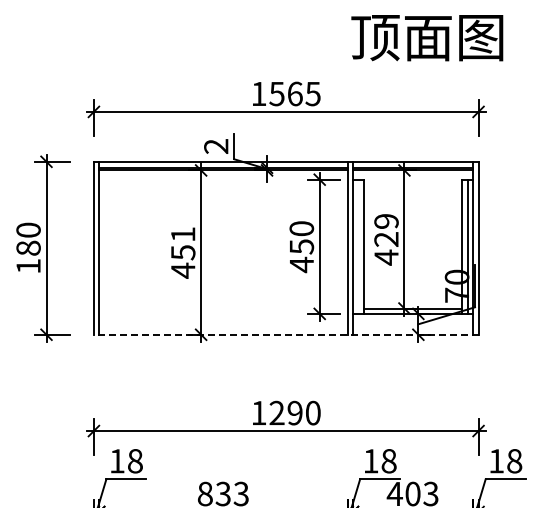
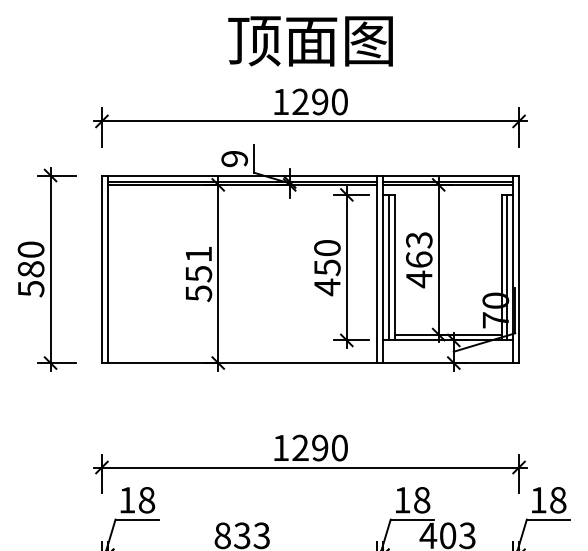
text: (427, 38) -> (310, 41), moved
text: (294, 93) -> (319, 101), 1565 -> 1290
text: (216, 146) -> (234, 158), 2 -> 9
text: (386, 230) -> (419, 250), 429 -> 463
line: (358, 246) -> (388, 267), added
text: (28, 266) -> (31, 289), 180 -> 580
text: (183, 270) -> (199, 293), 451 -> 551
line: (285, 334) -> (309, 362), dashed -> solid

